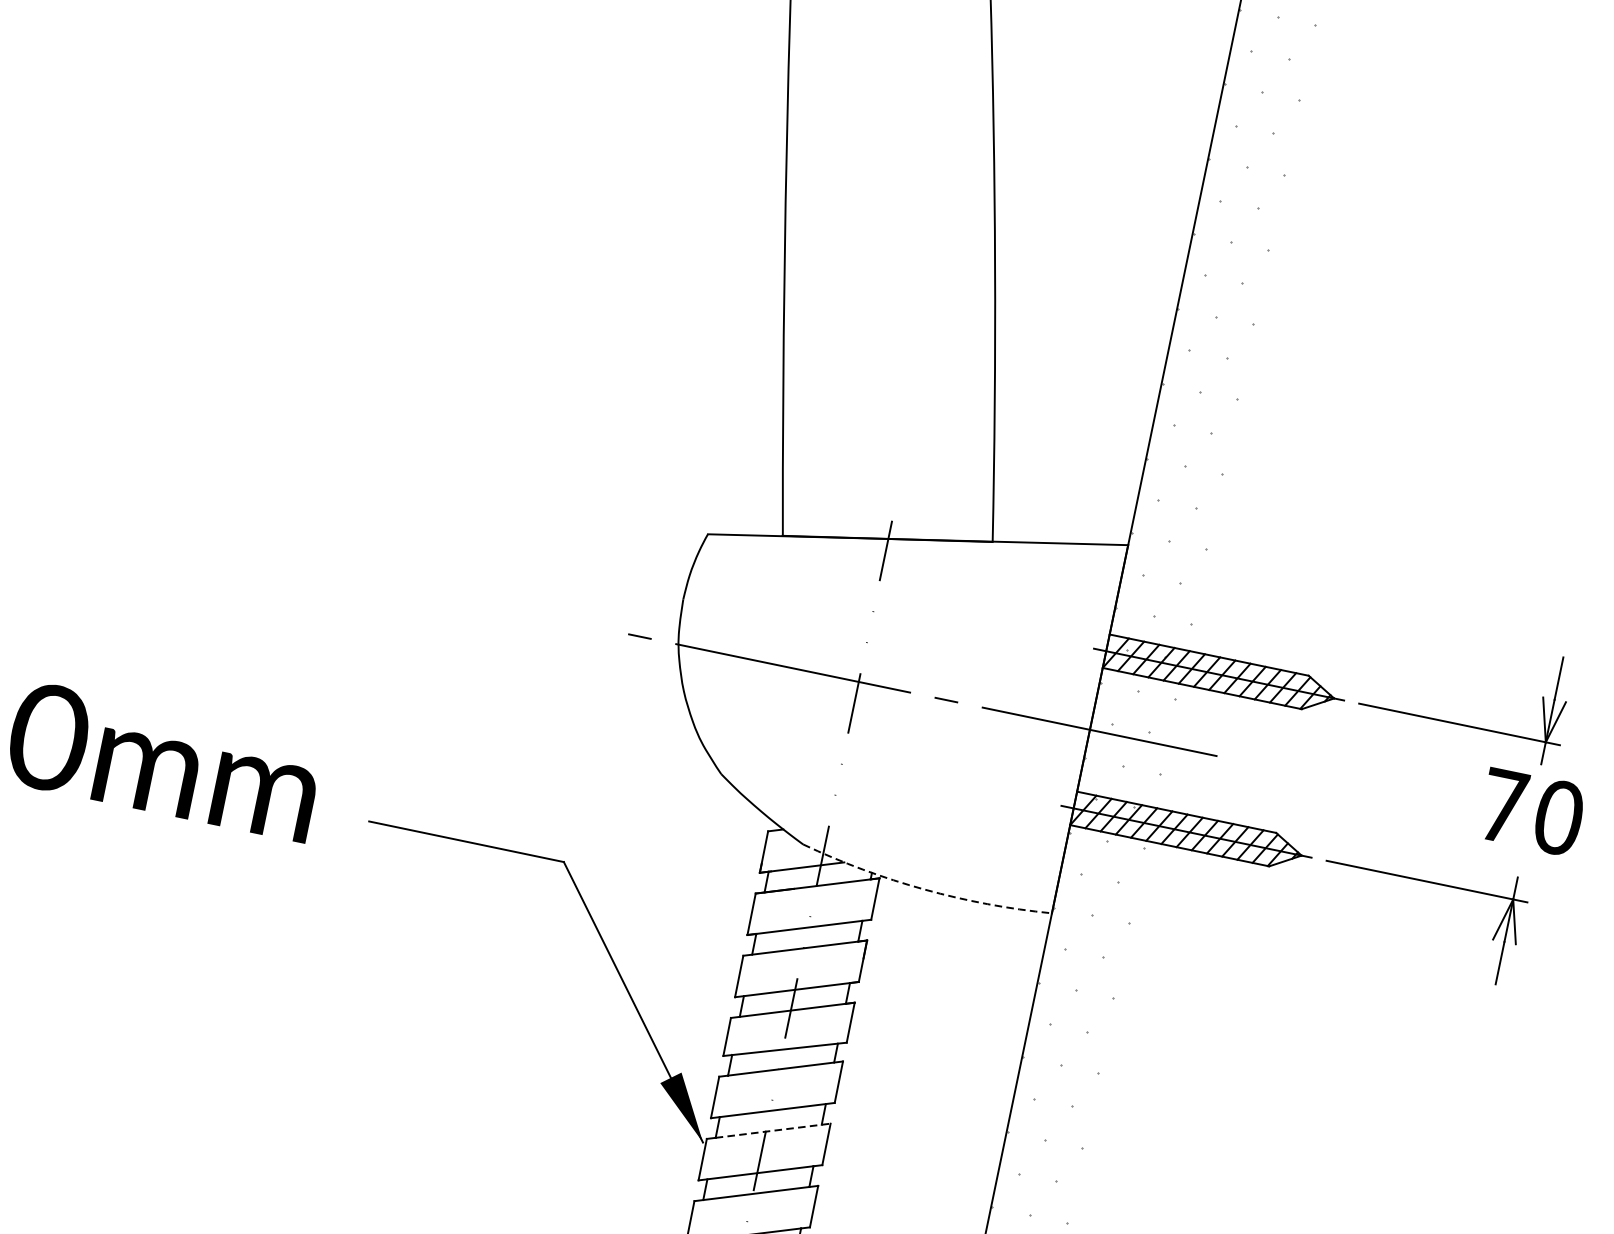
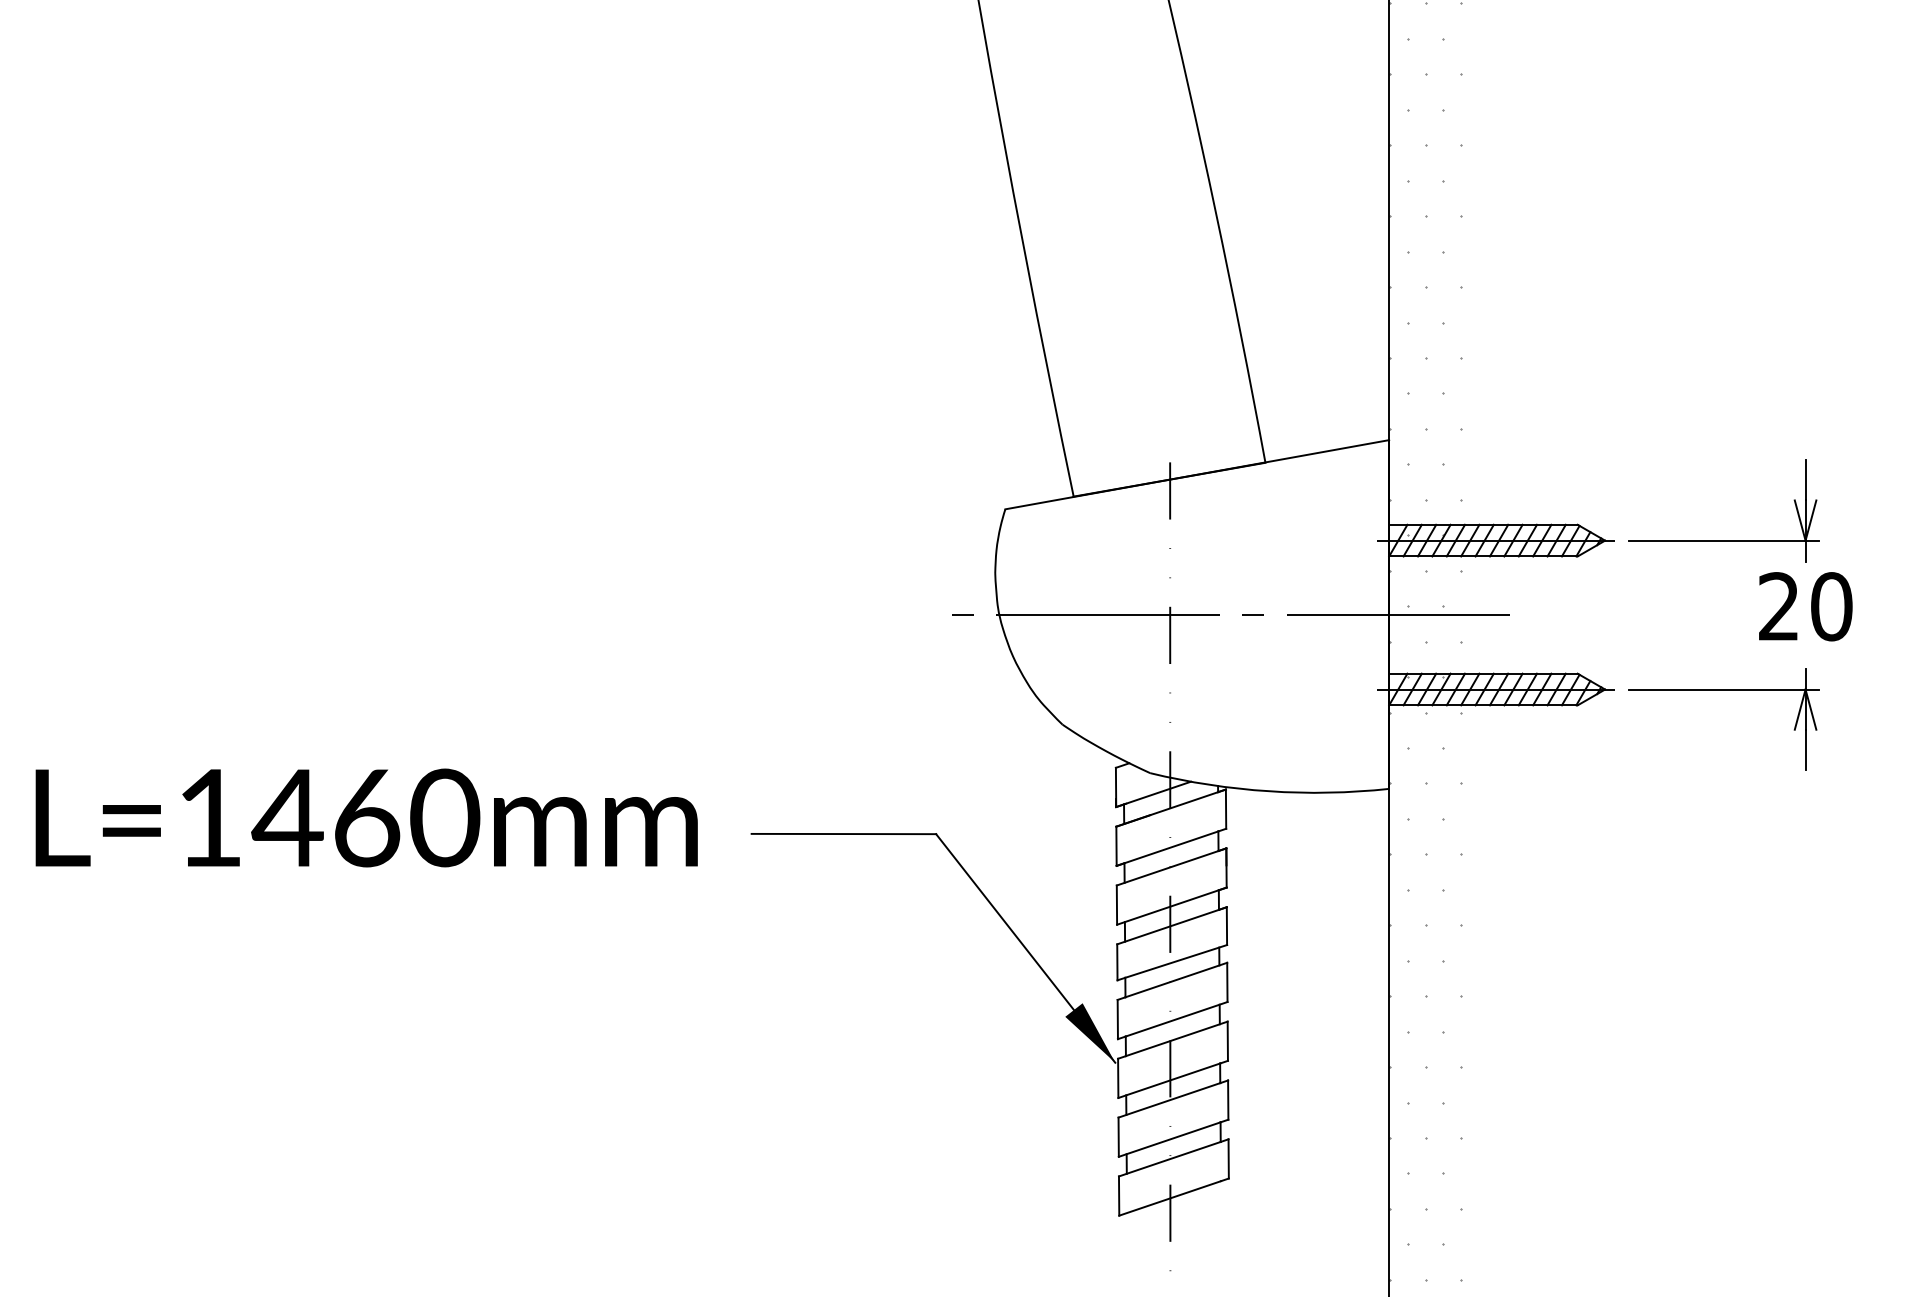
text: (1502, 805) -> (1778, 606), 70 -> 20
arc: (925, 889) -> (1269, 791), dashed -> solid
line: (772, 1130) -> (1176, 1038), dashed -> solid

